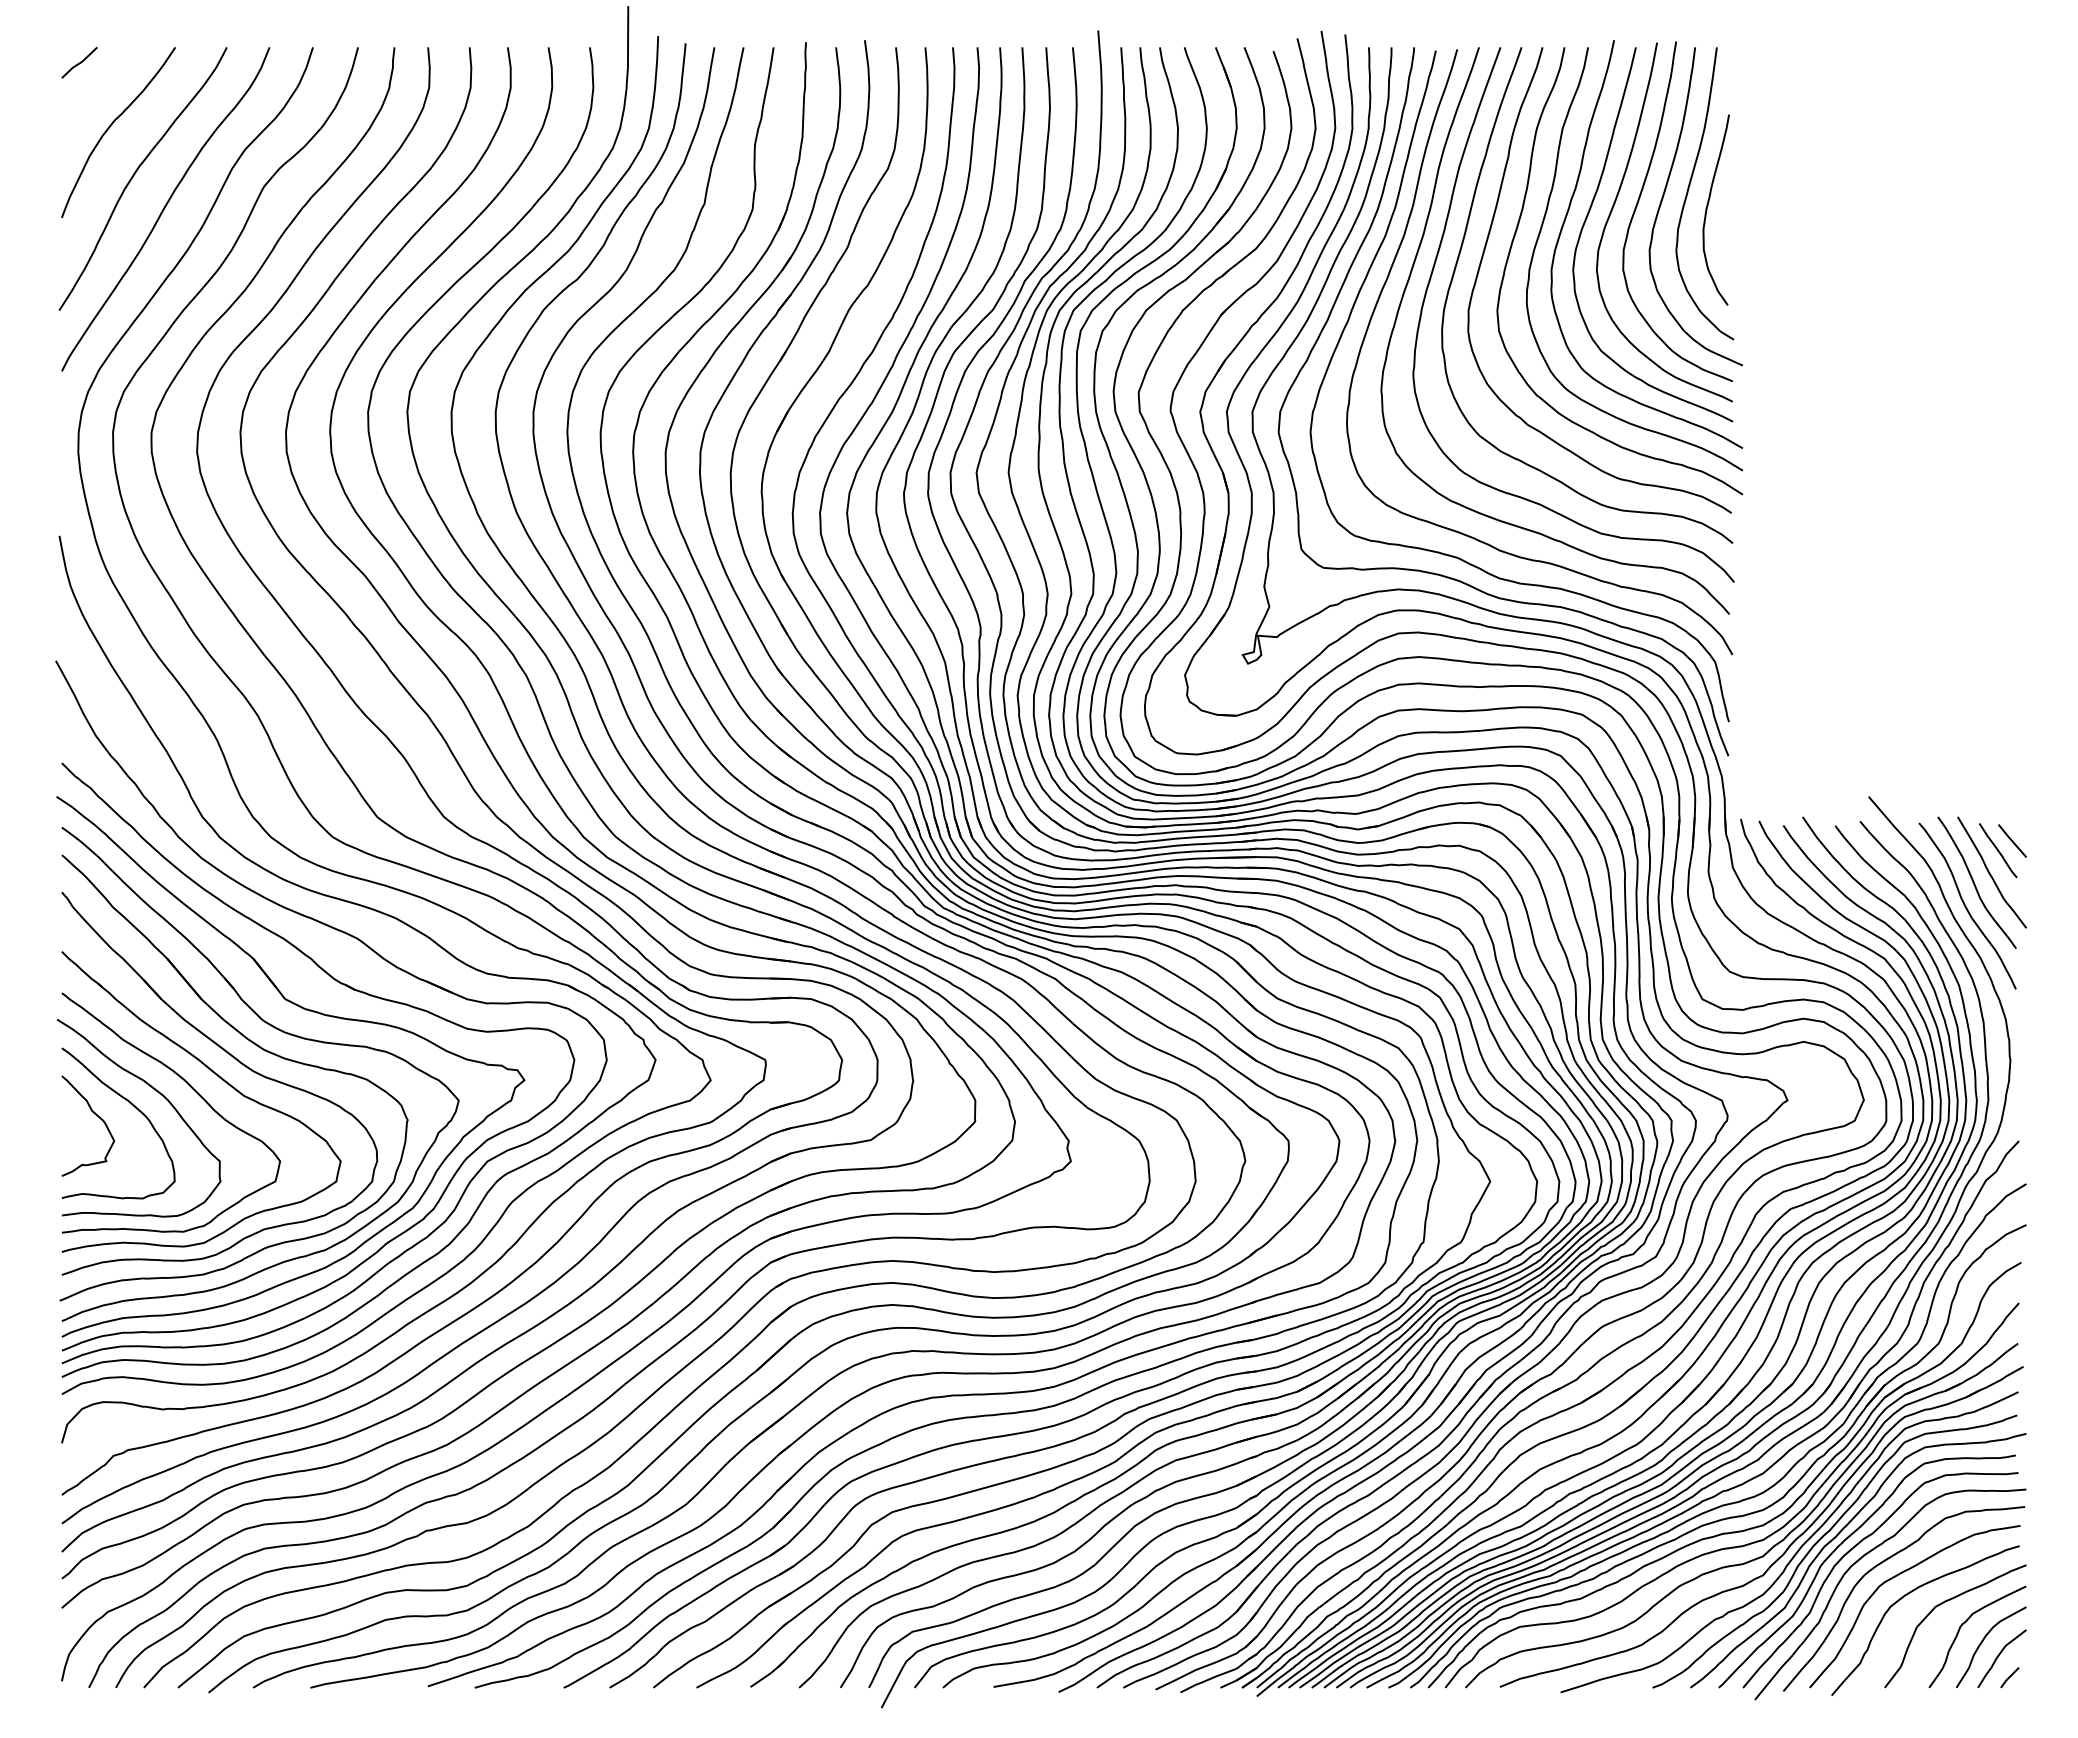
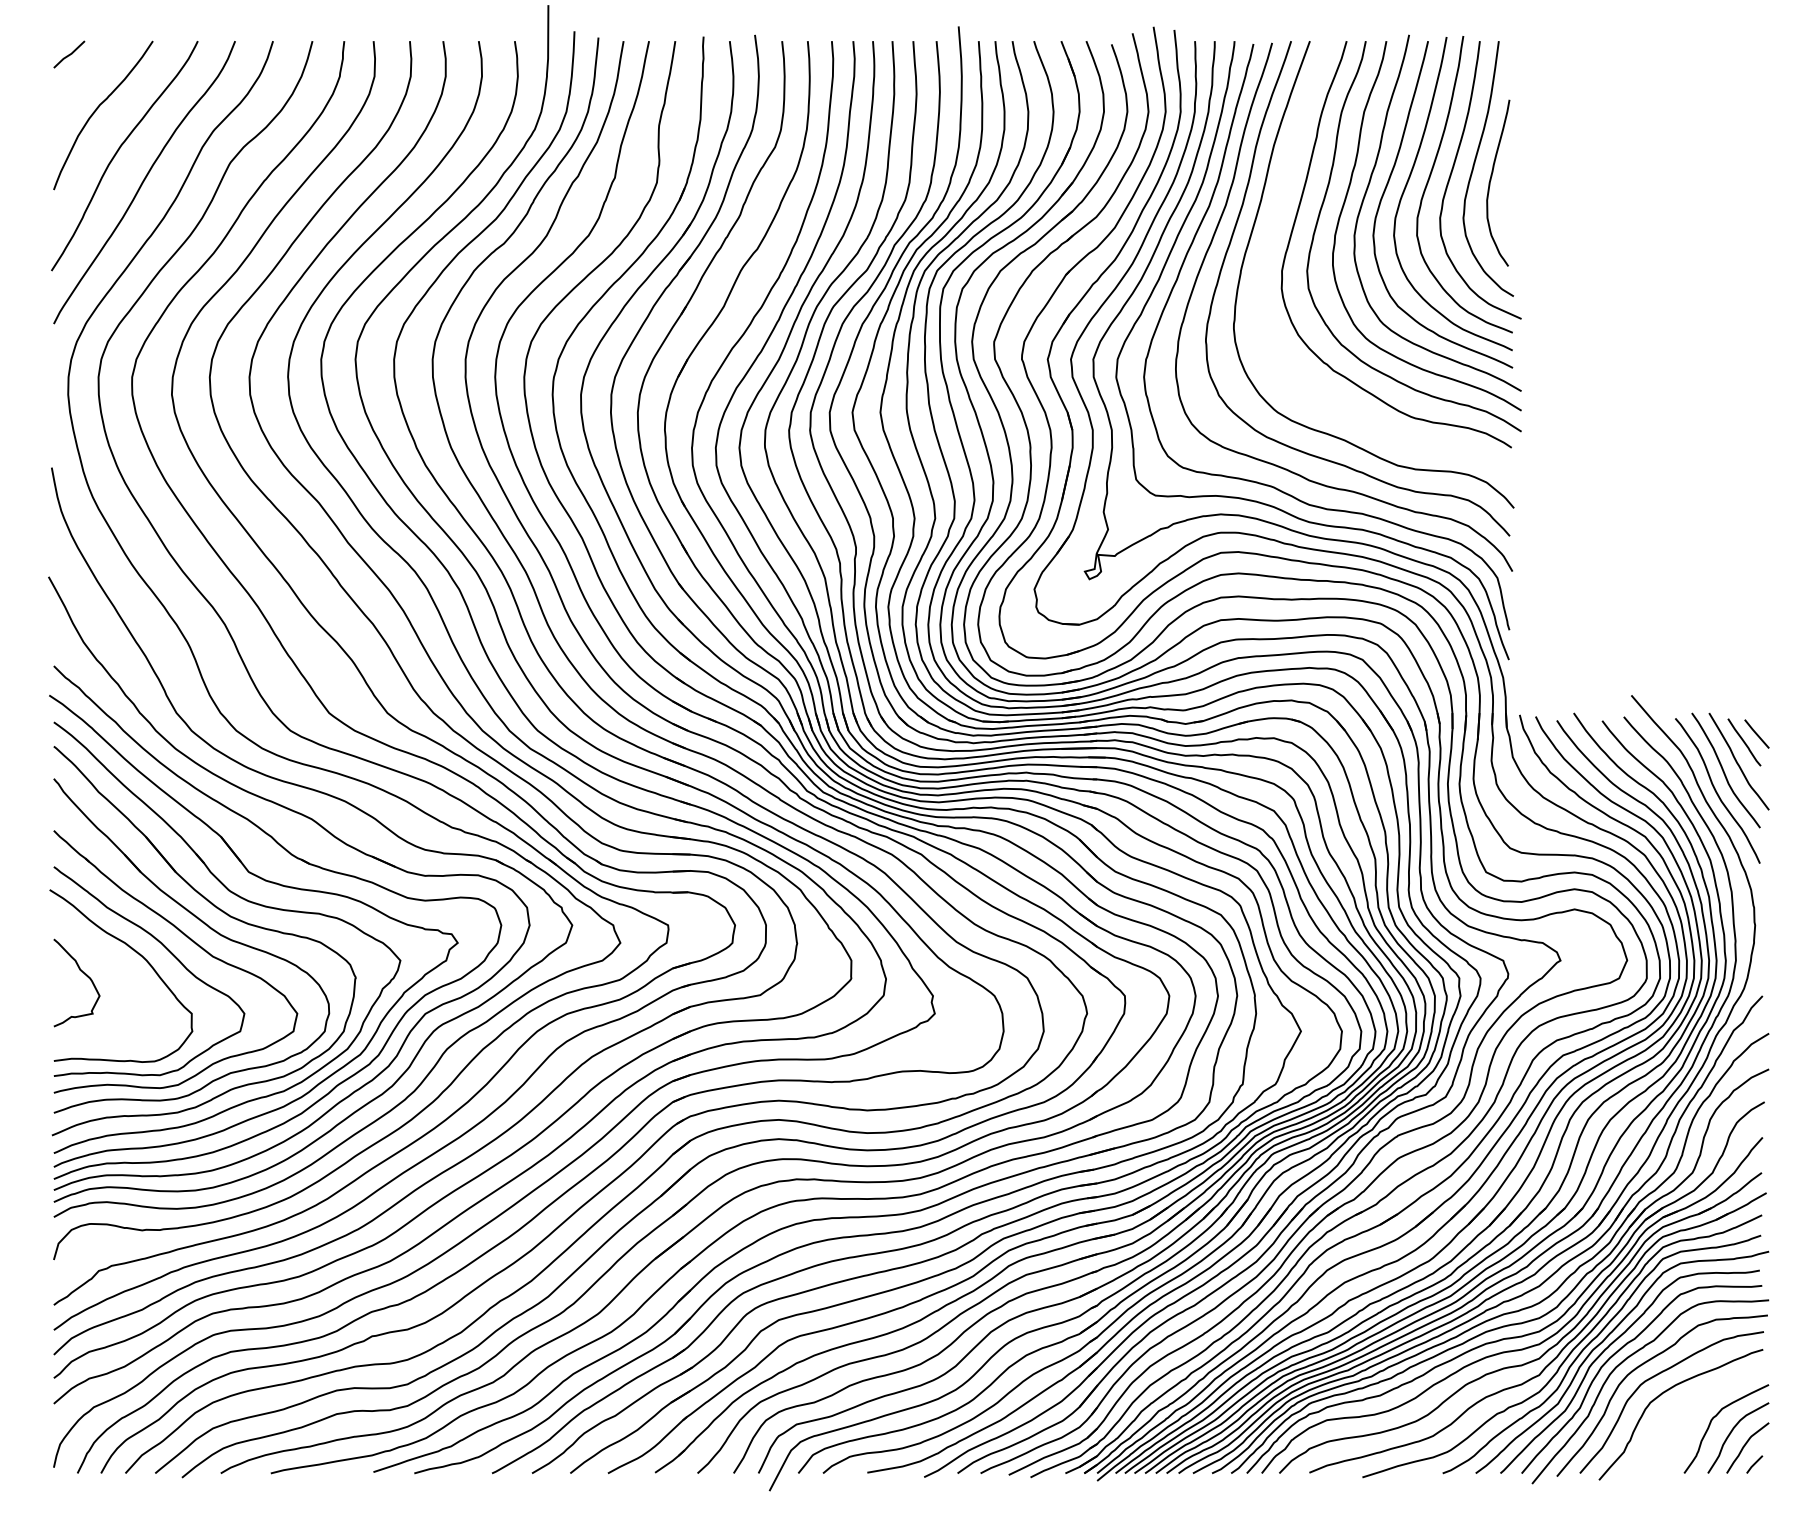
curve: (1458, 261) -> (1273, 228), removed
curve: (134, 1107) -> (117, 966), removed
curve: (1942, 1604) -> (1695, 1400), removed

